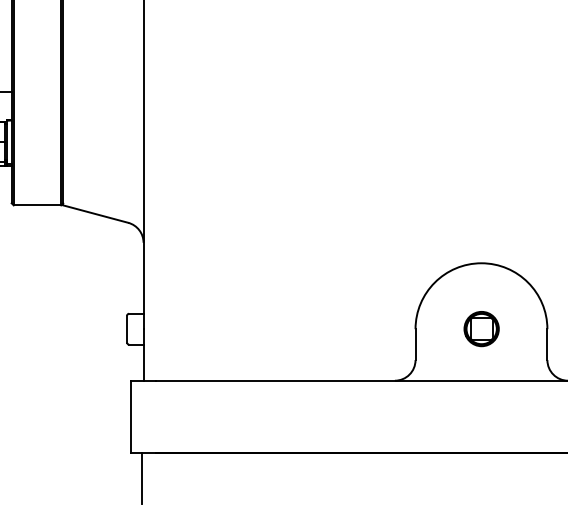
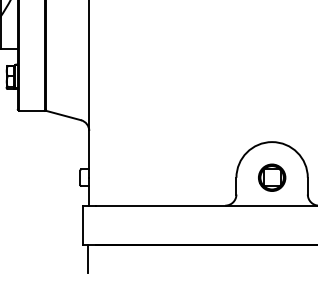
part: (482, 328) -> (272, 177), size x1.43

